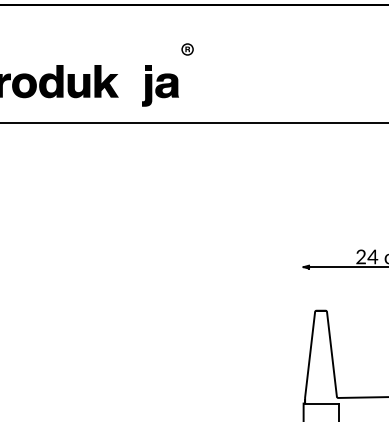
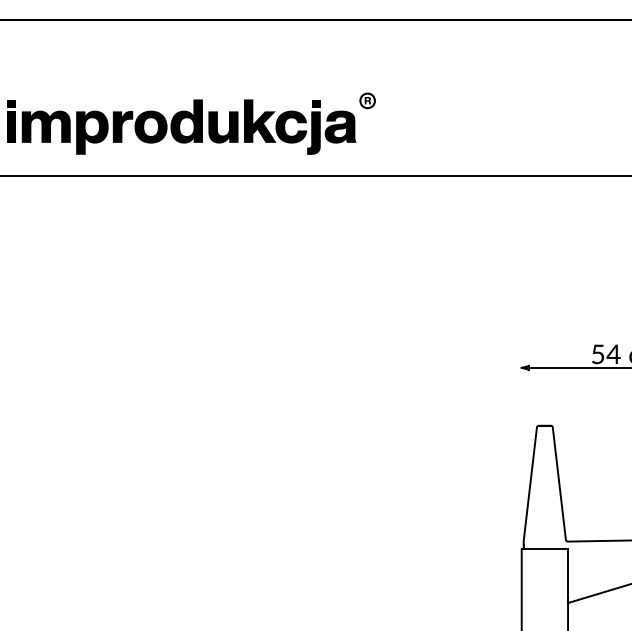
part: (187, 49) -> (367, 100), moved
fill: (130, 85) -> (291, 126), added
text: (360, 257) -> (597, 354), 24 -> 54

